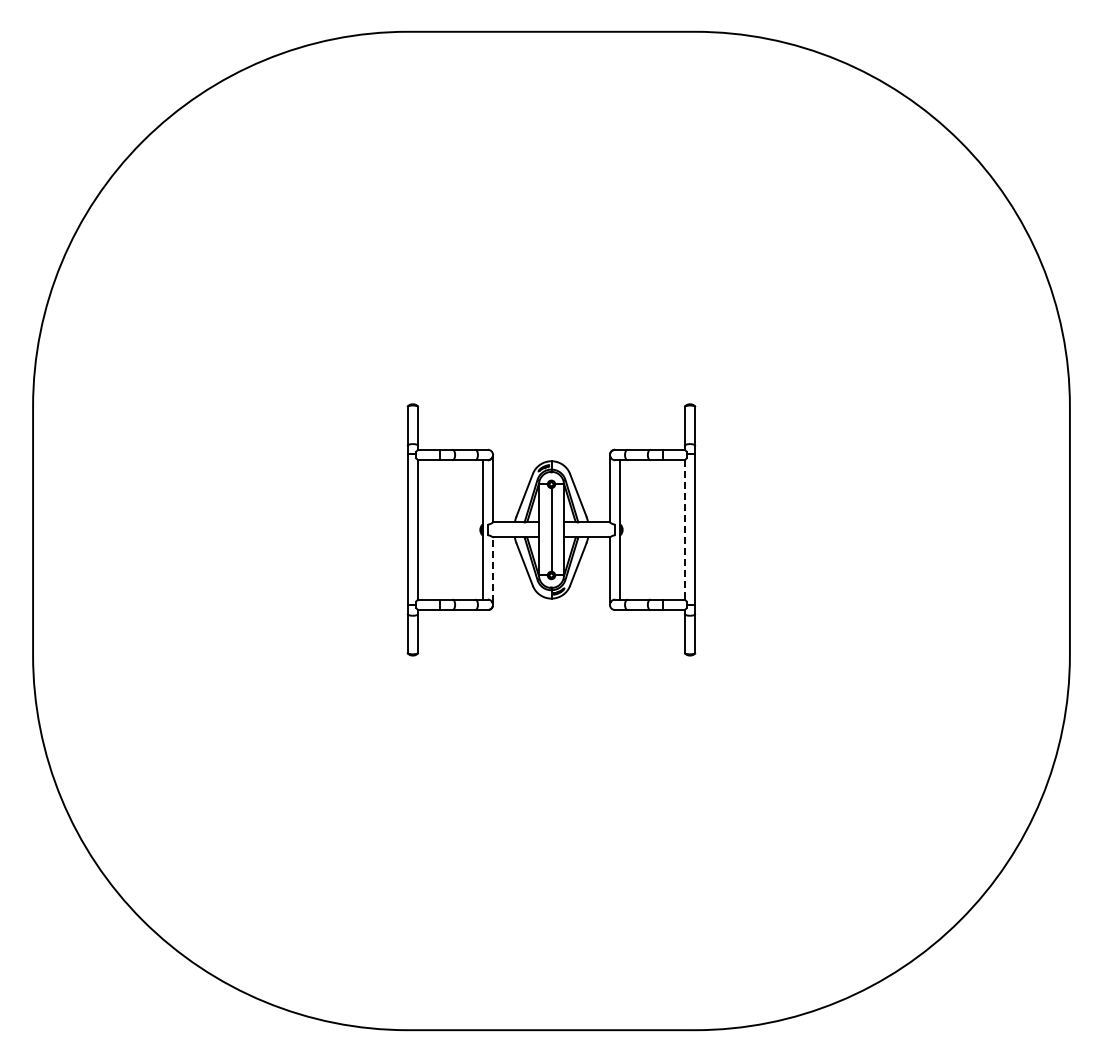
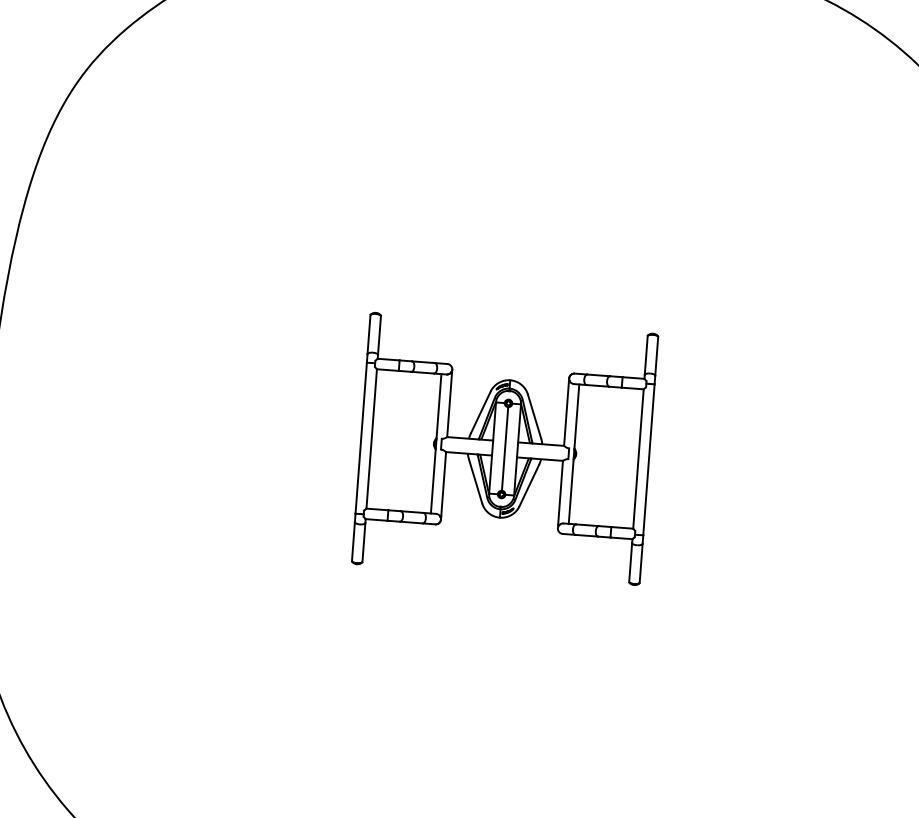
line: (684, 529) -> (638, 458), dashed -> solid
line: (493, 569) -> (444, 484), dashed -> solid

